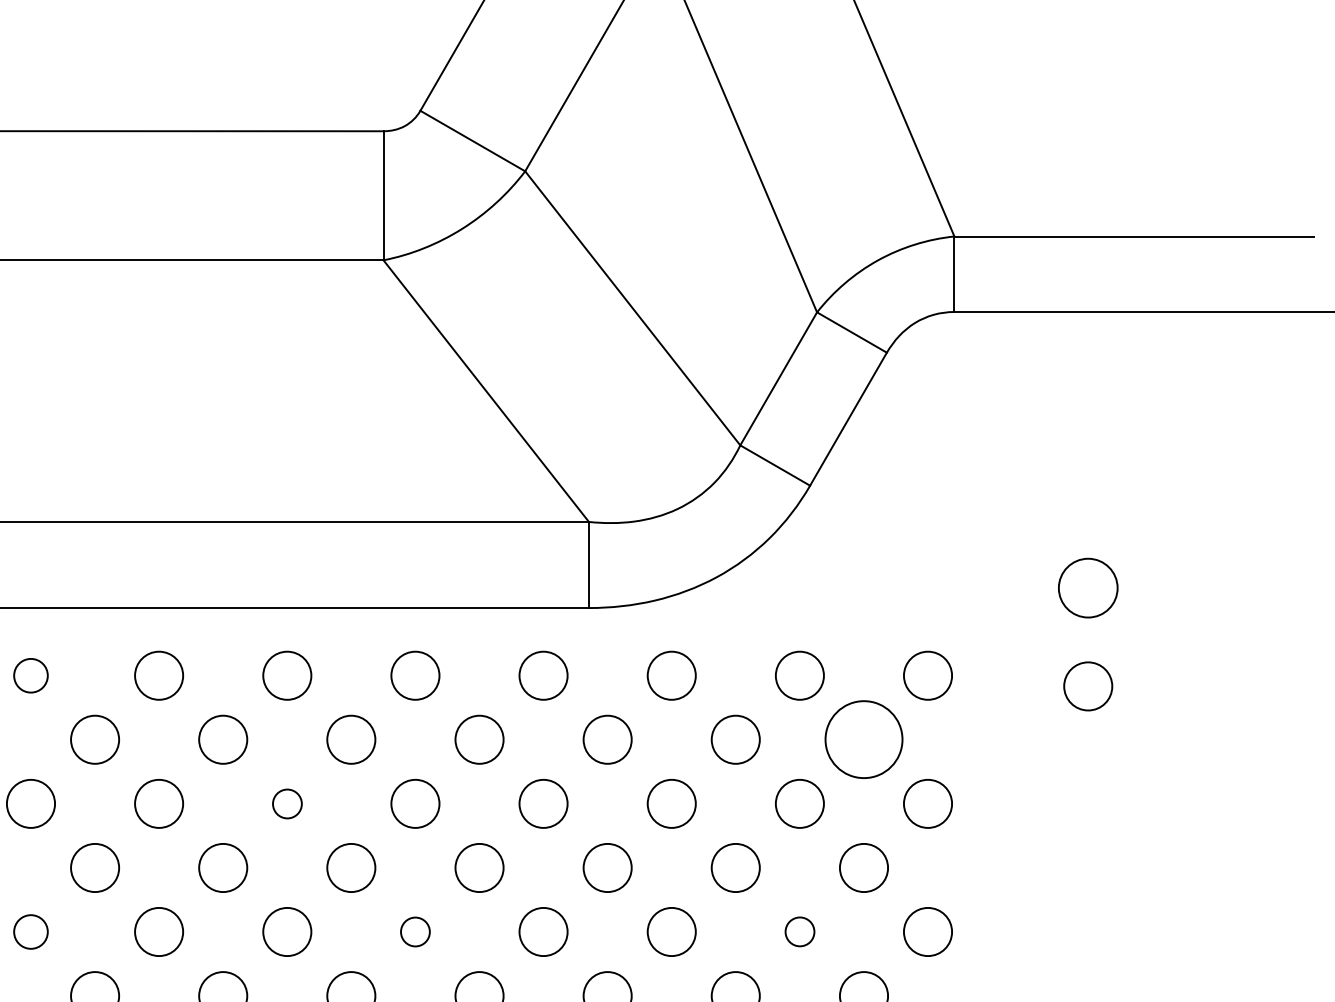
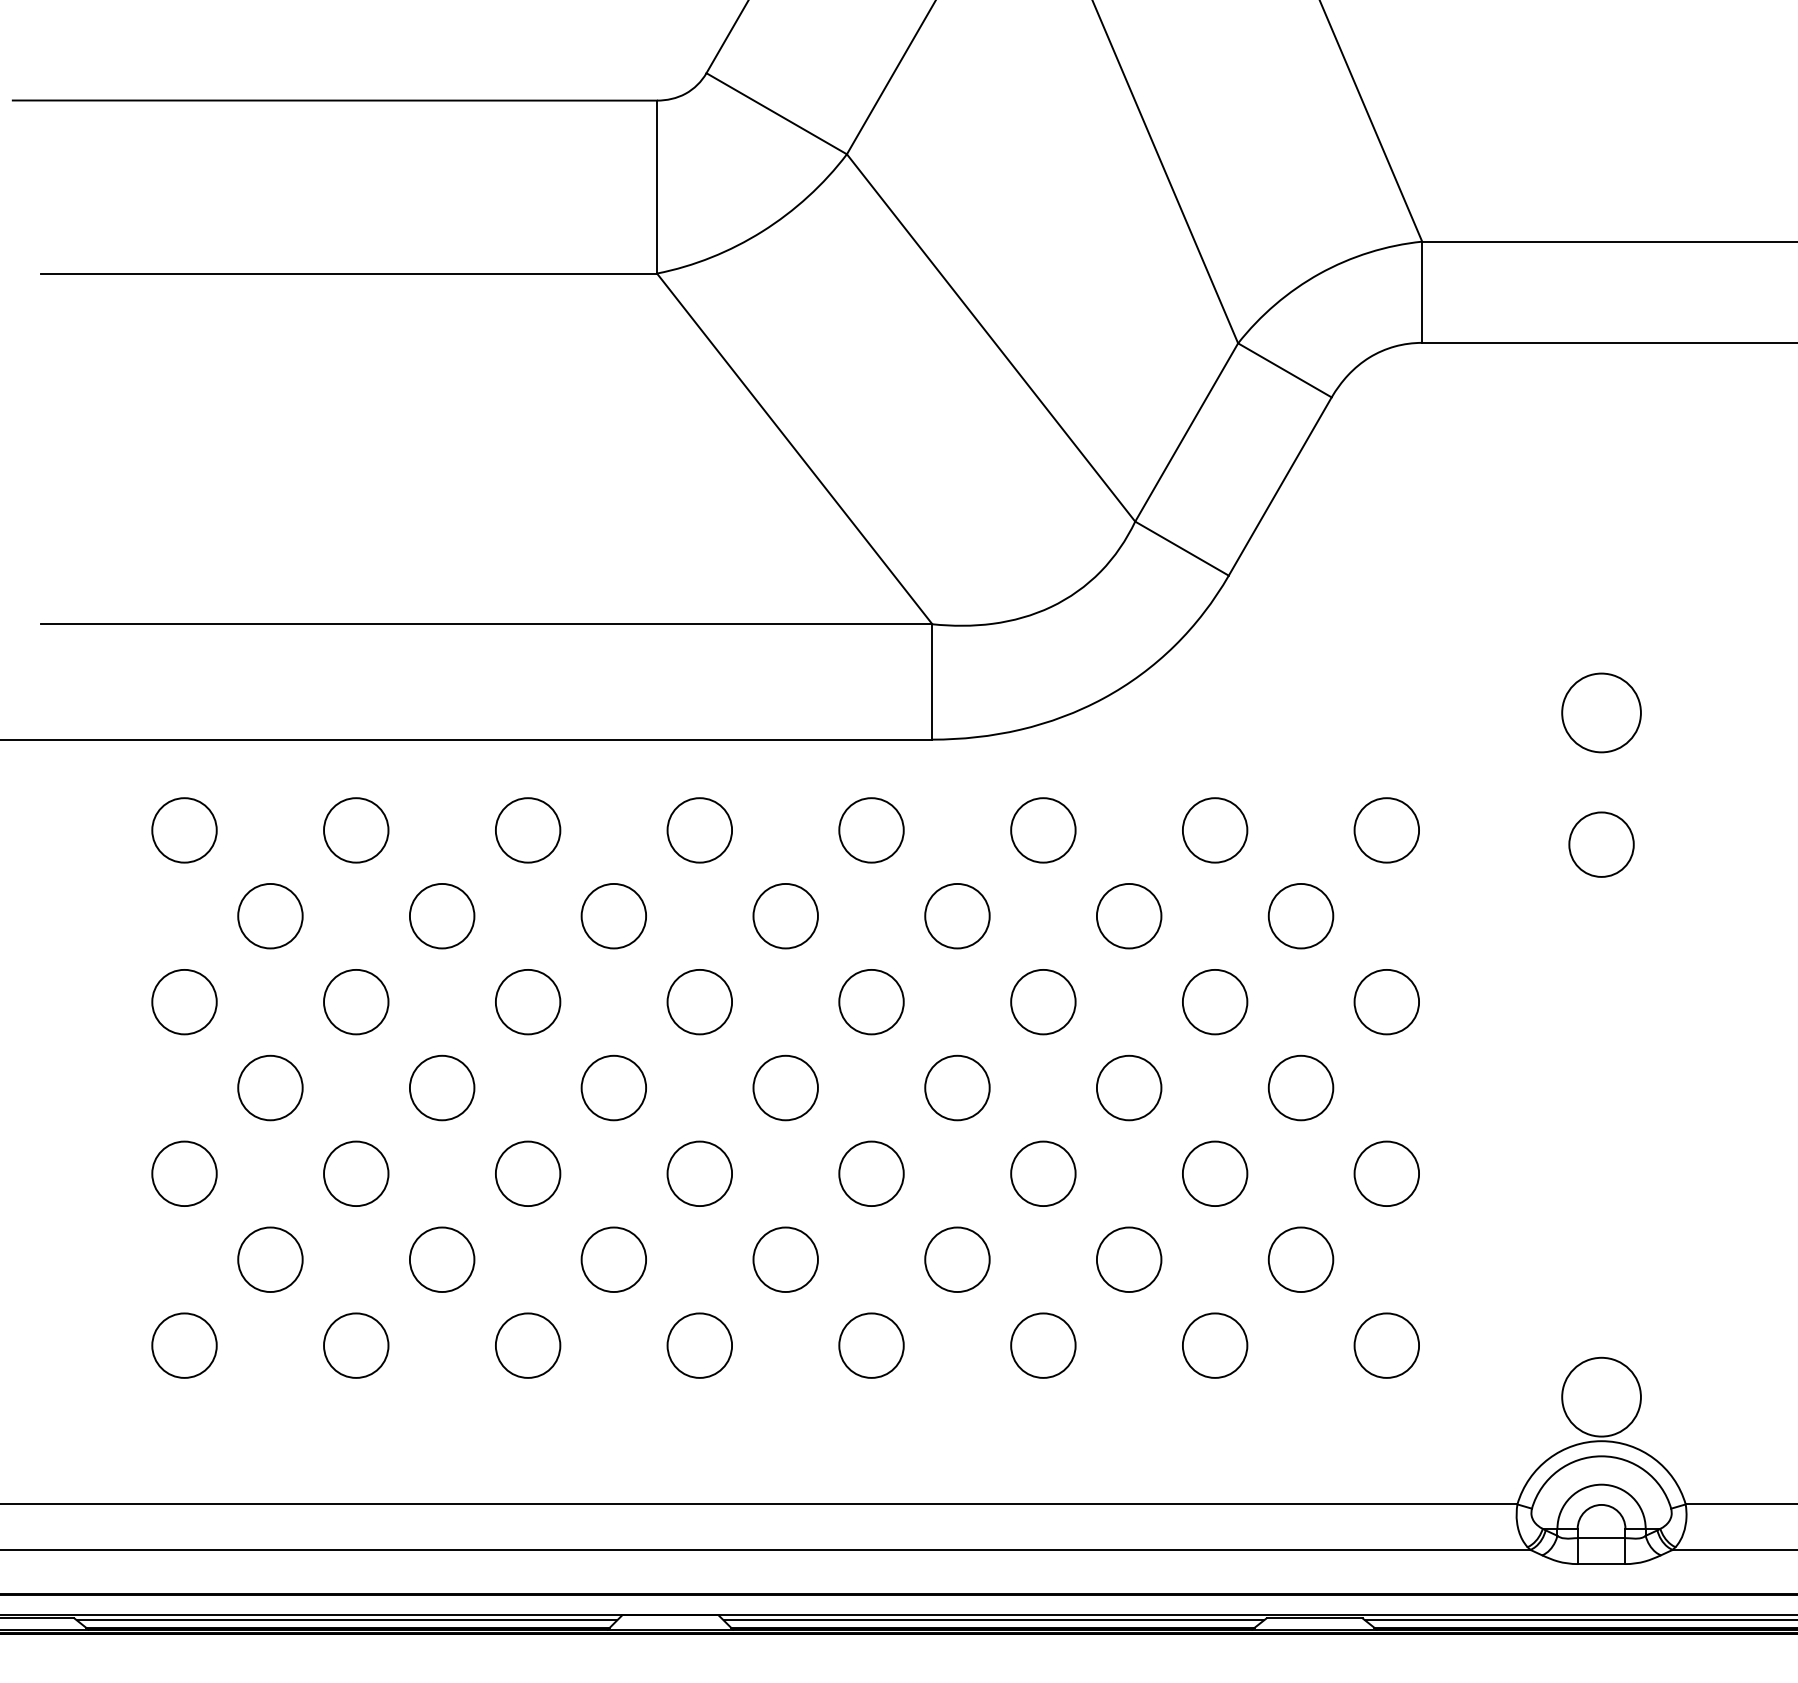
circle: (30, 675) -> (184, 830), size x1.43
circle: (863, 739) -> (1300, 916), size x0.62
circle: (287, 804) -> (528, 1002), size x1.67
circle: (30, 931) -> (184, 1173), size x1.43
circle: (415, 931) -> (699, 1173), size x1.67
circle: (800, 931) -> (1215, 1173), size x1.67

